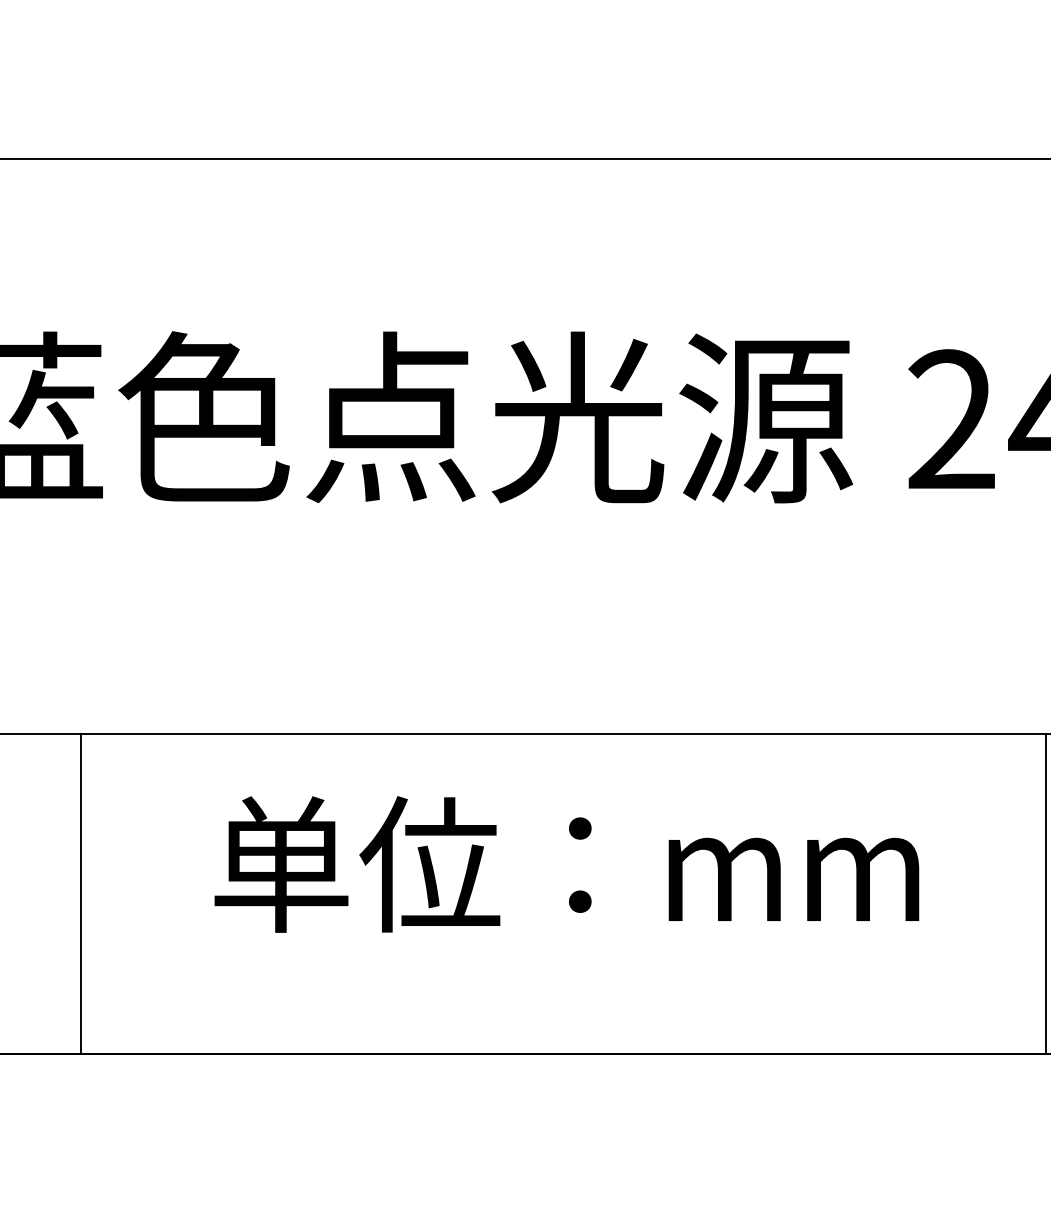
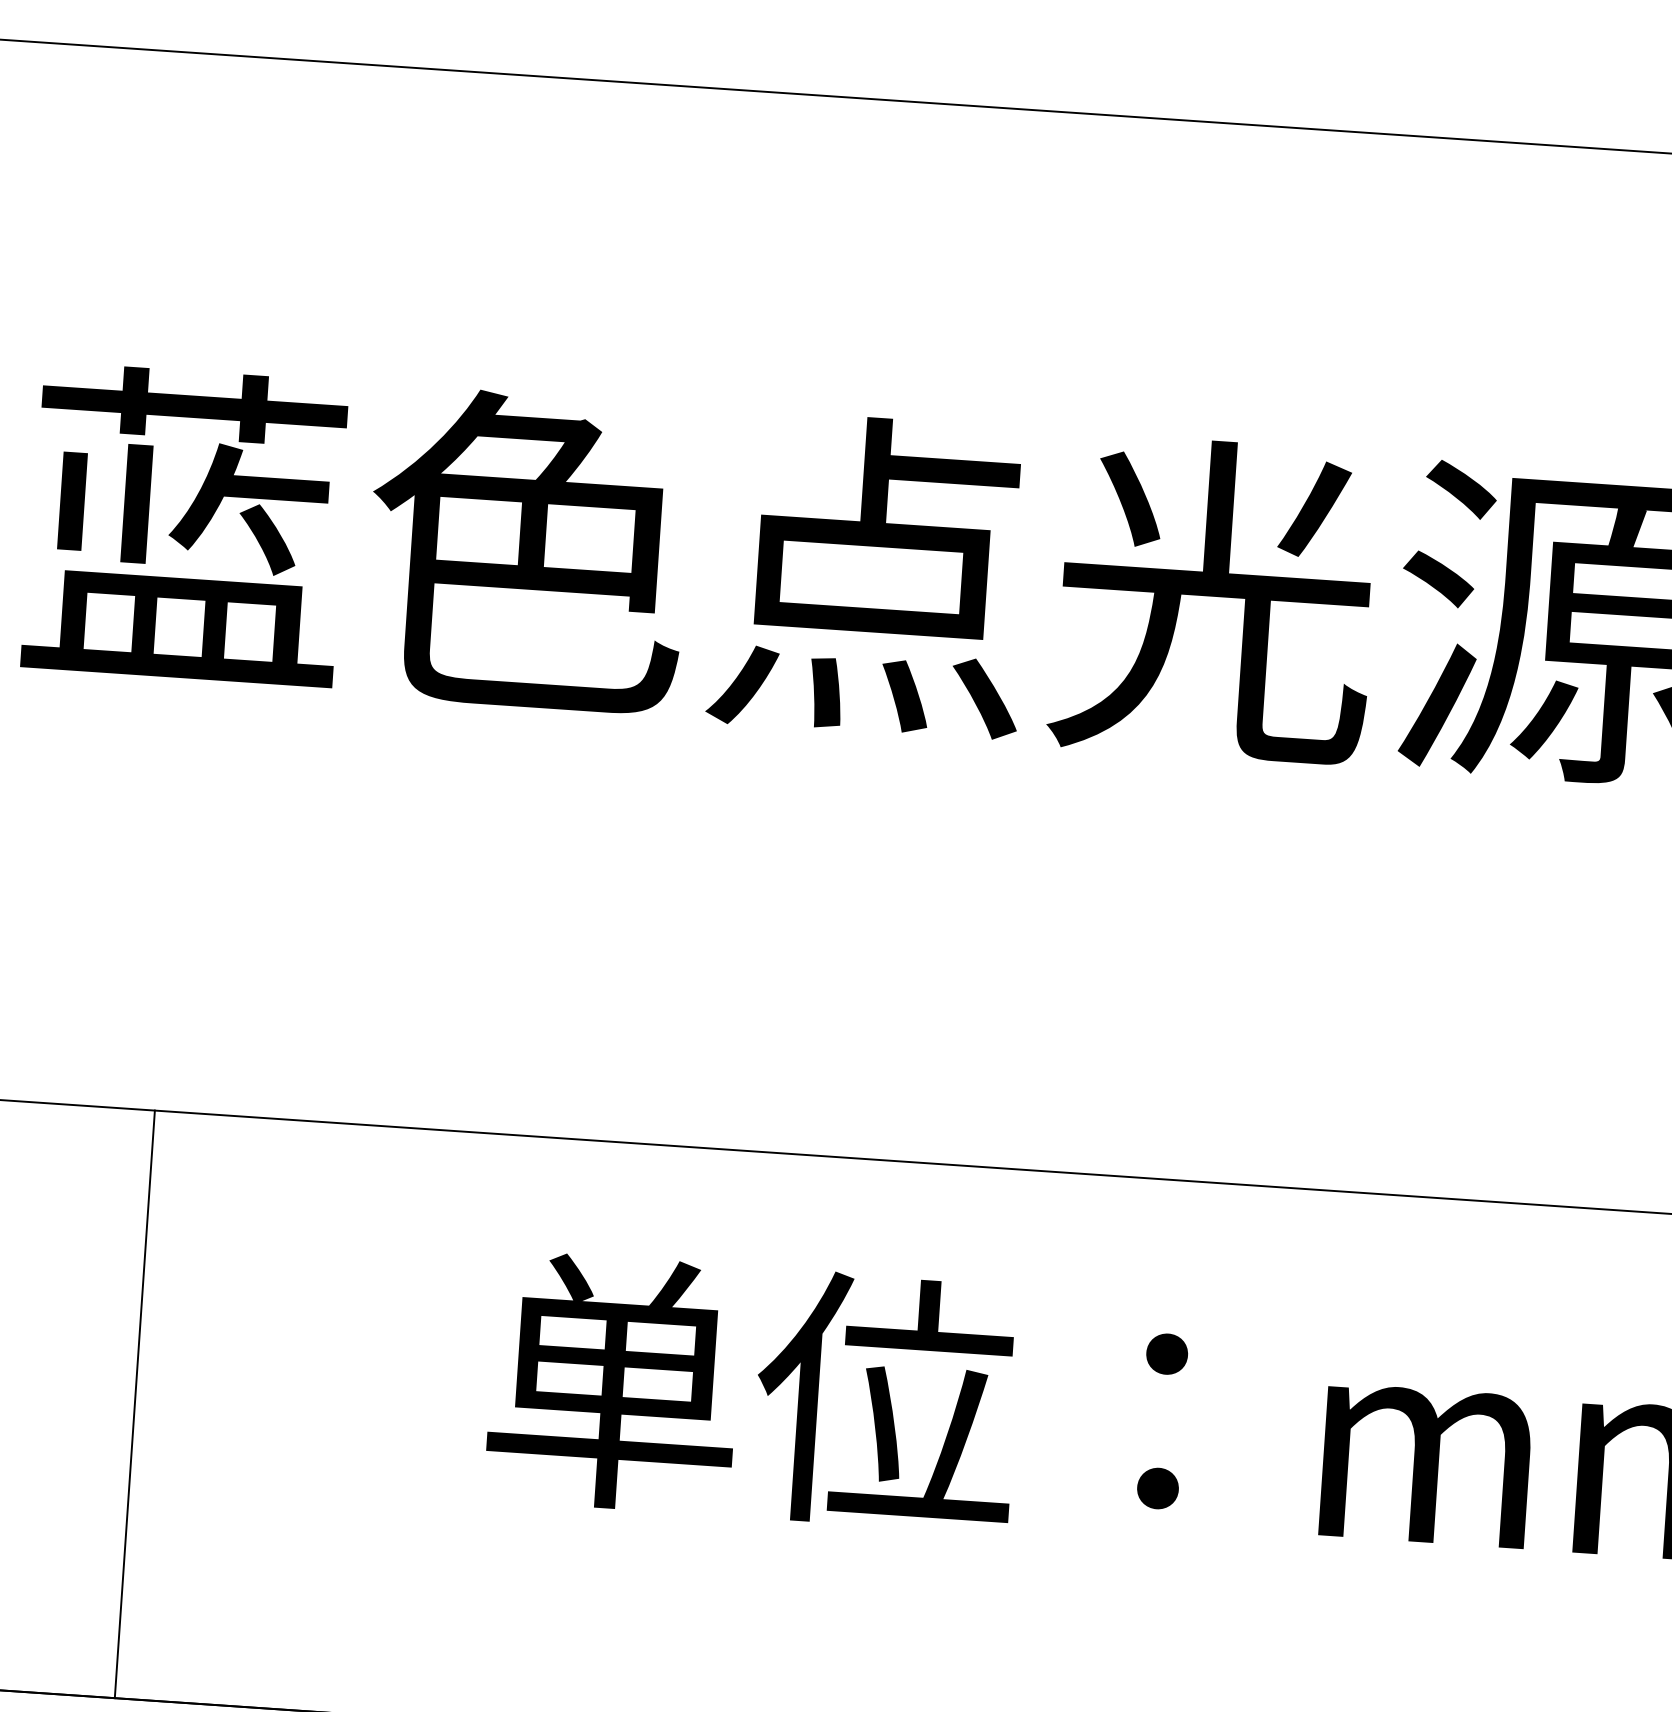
line: (80, 893) -> (134, 1403), moved

